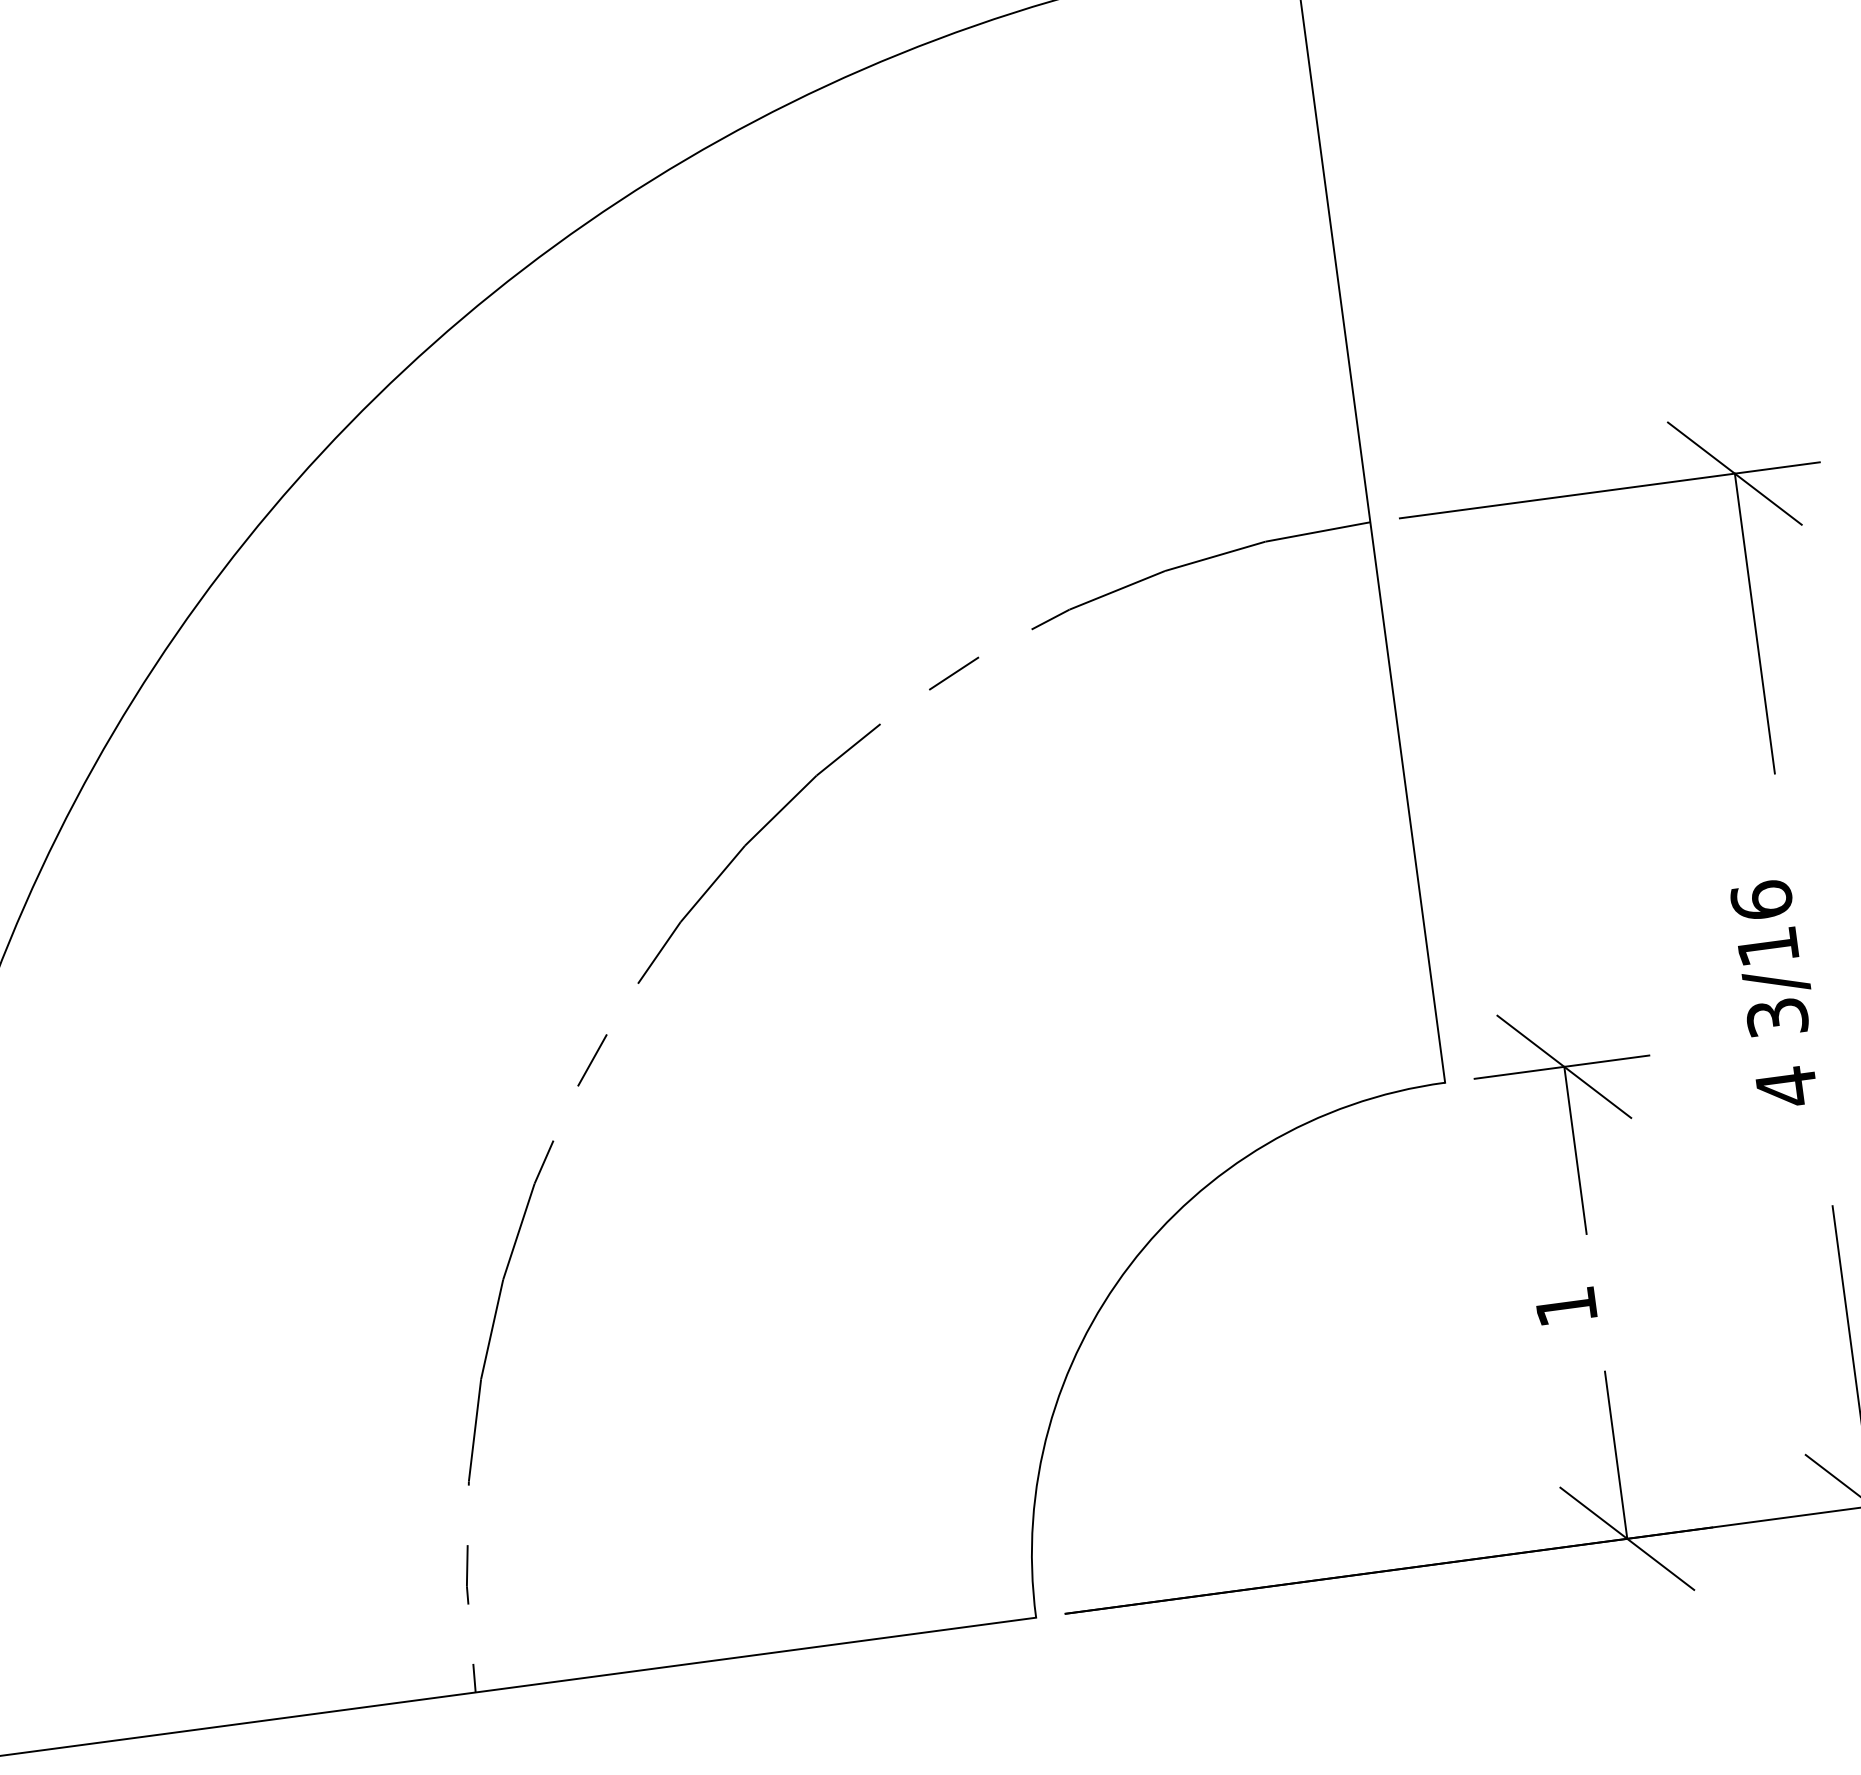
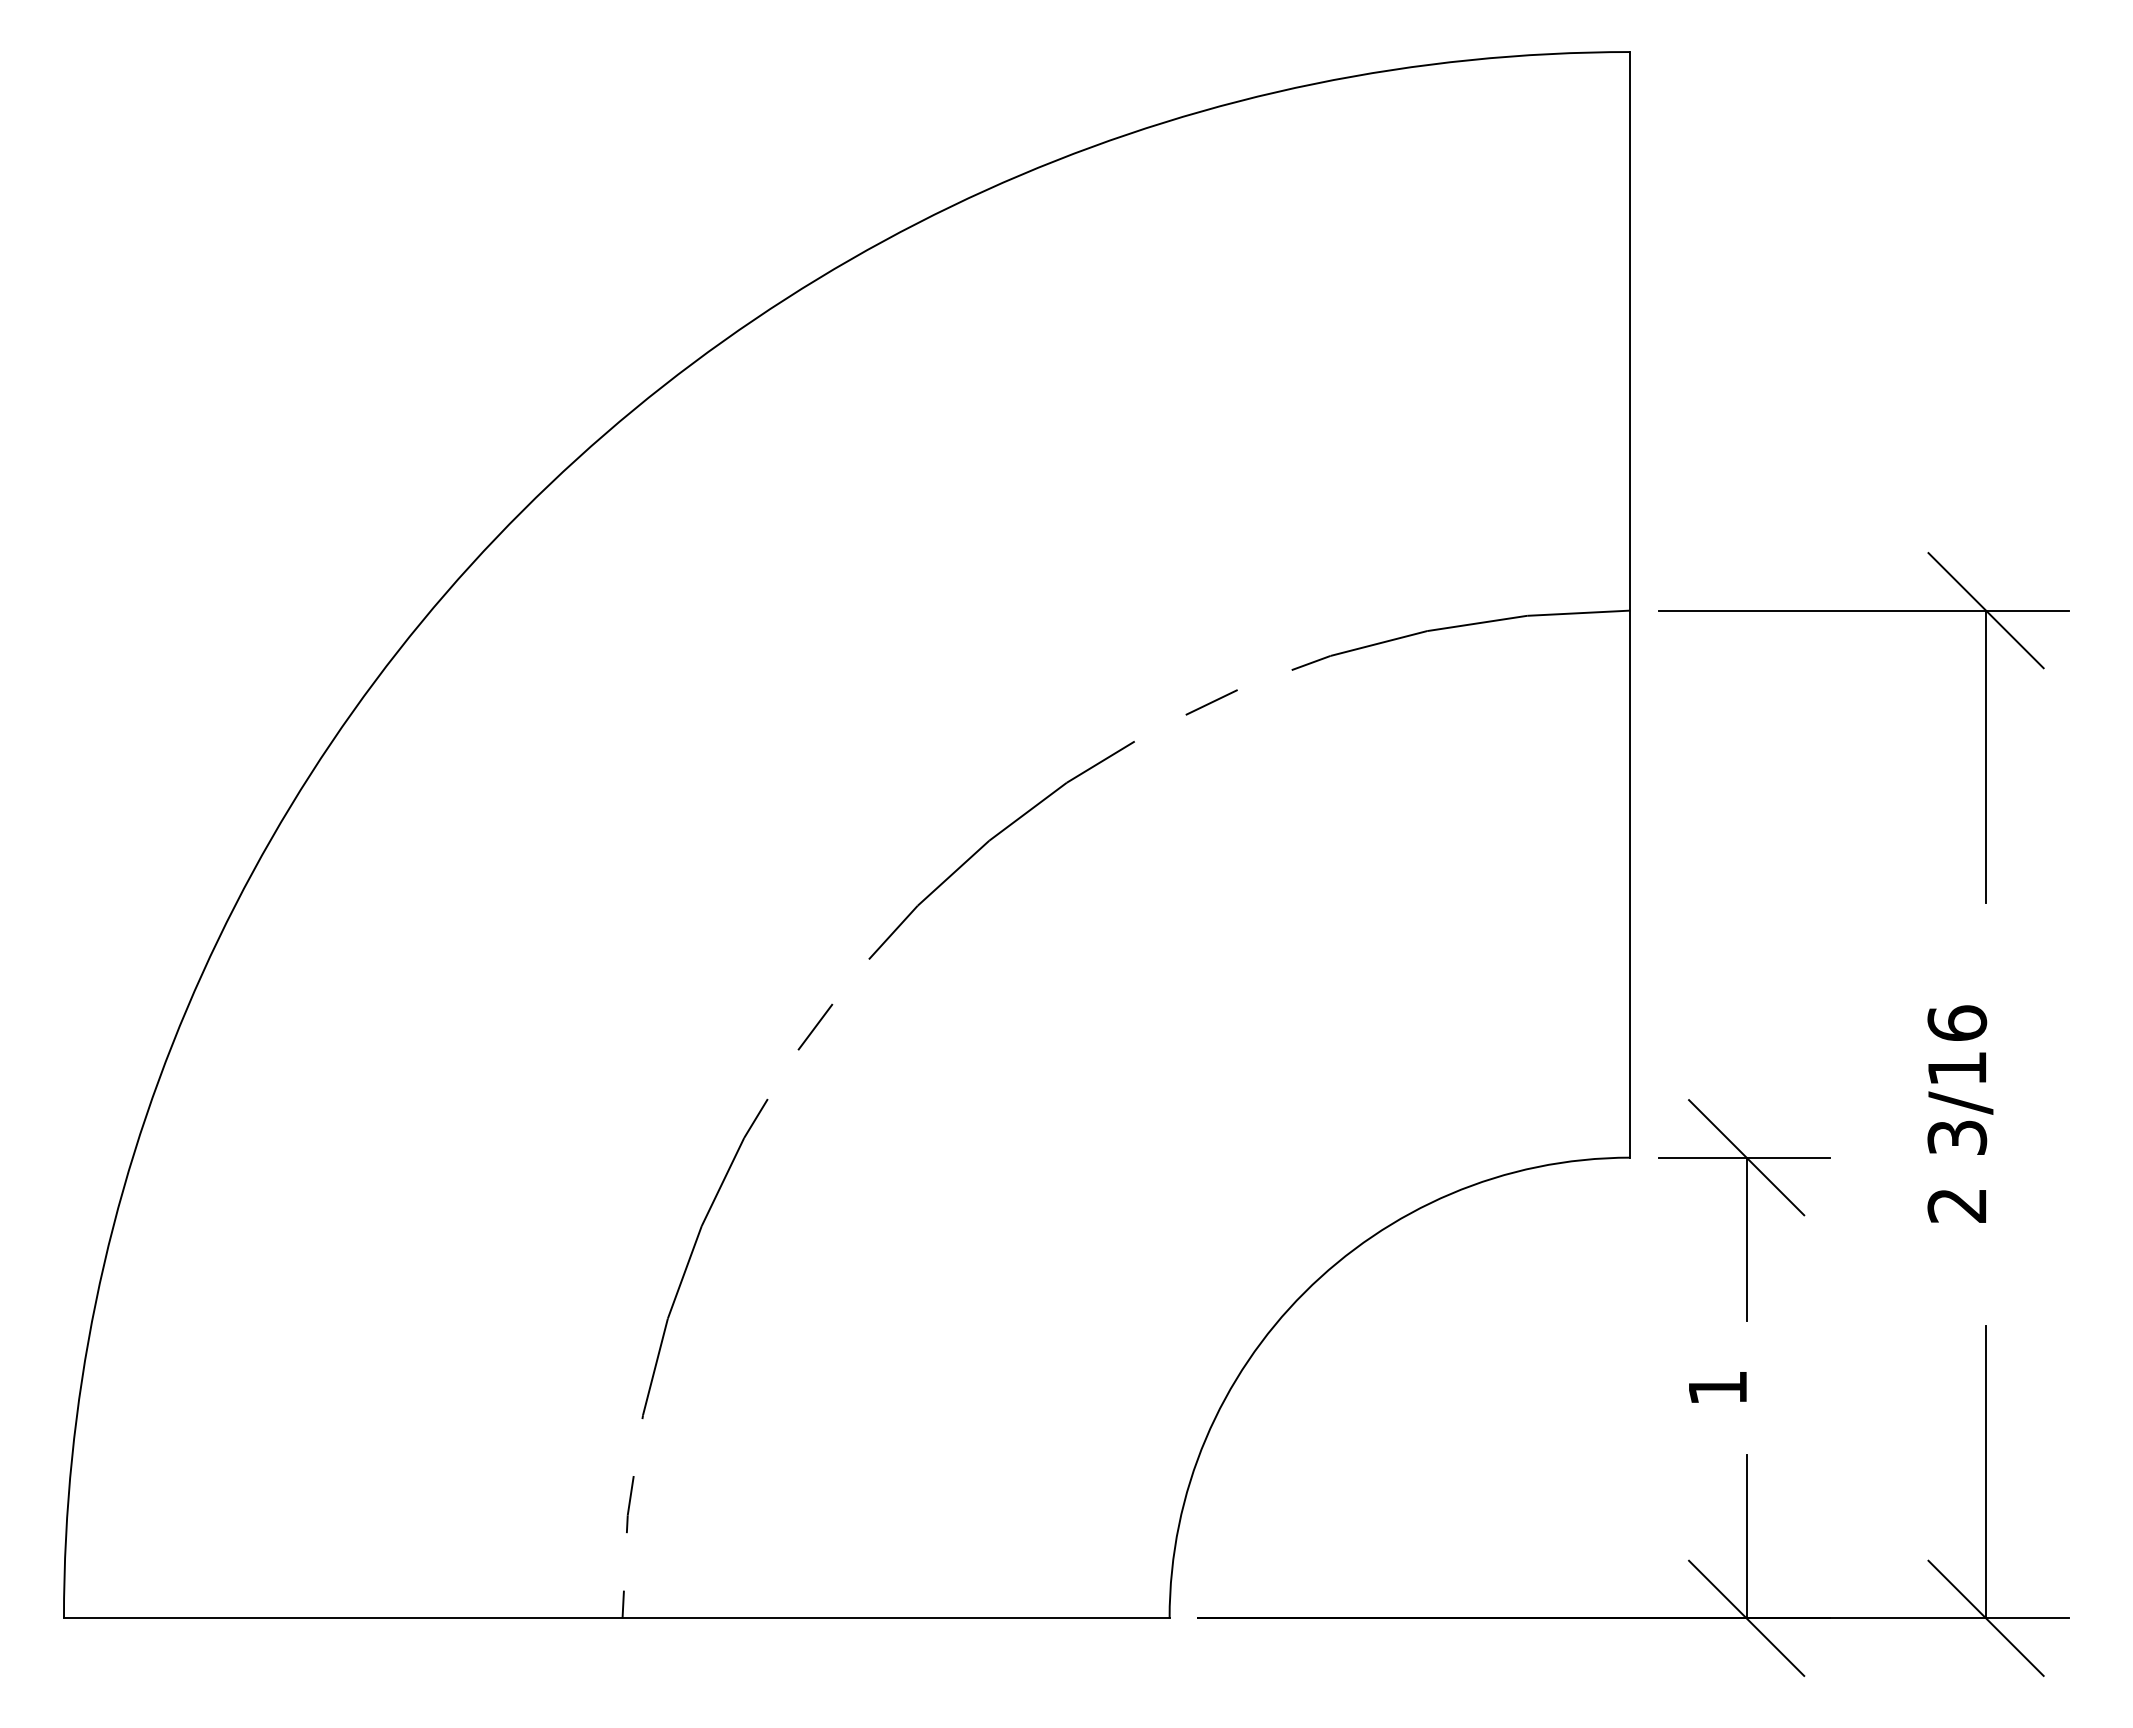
text: (1785, 1087) -> (1956, 1205), 4 -> 2

